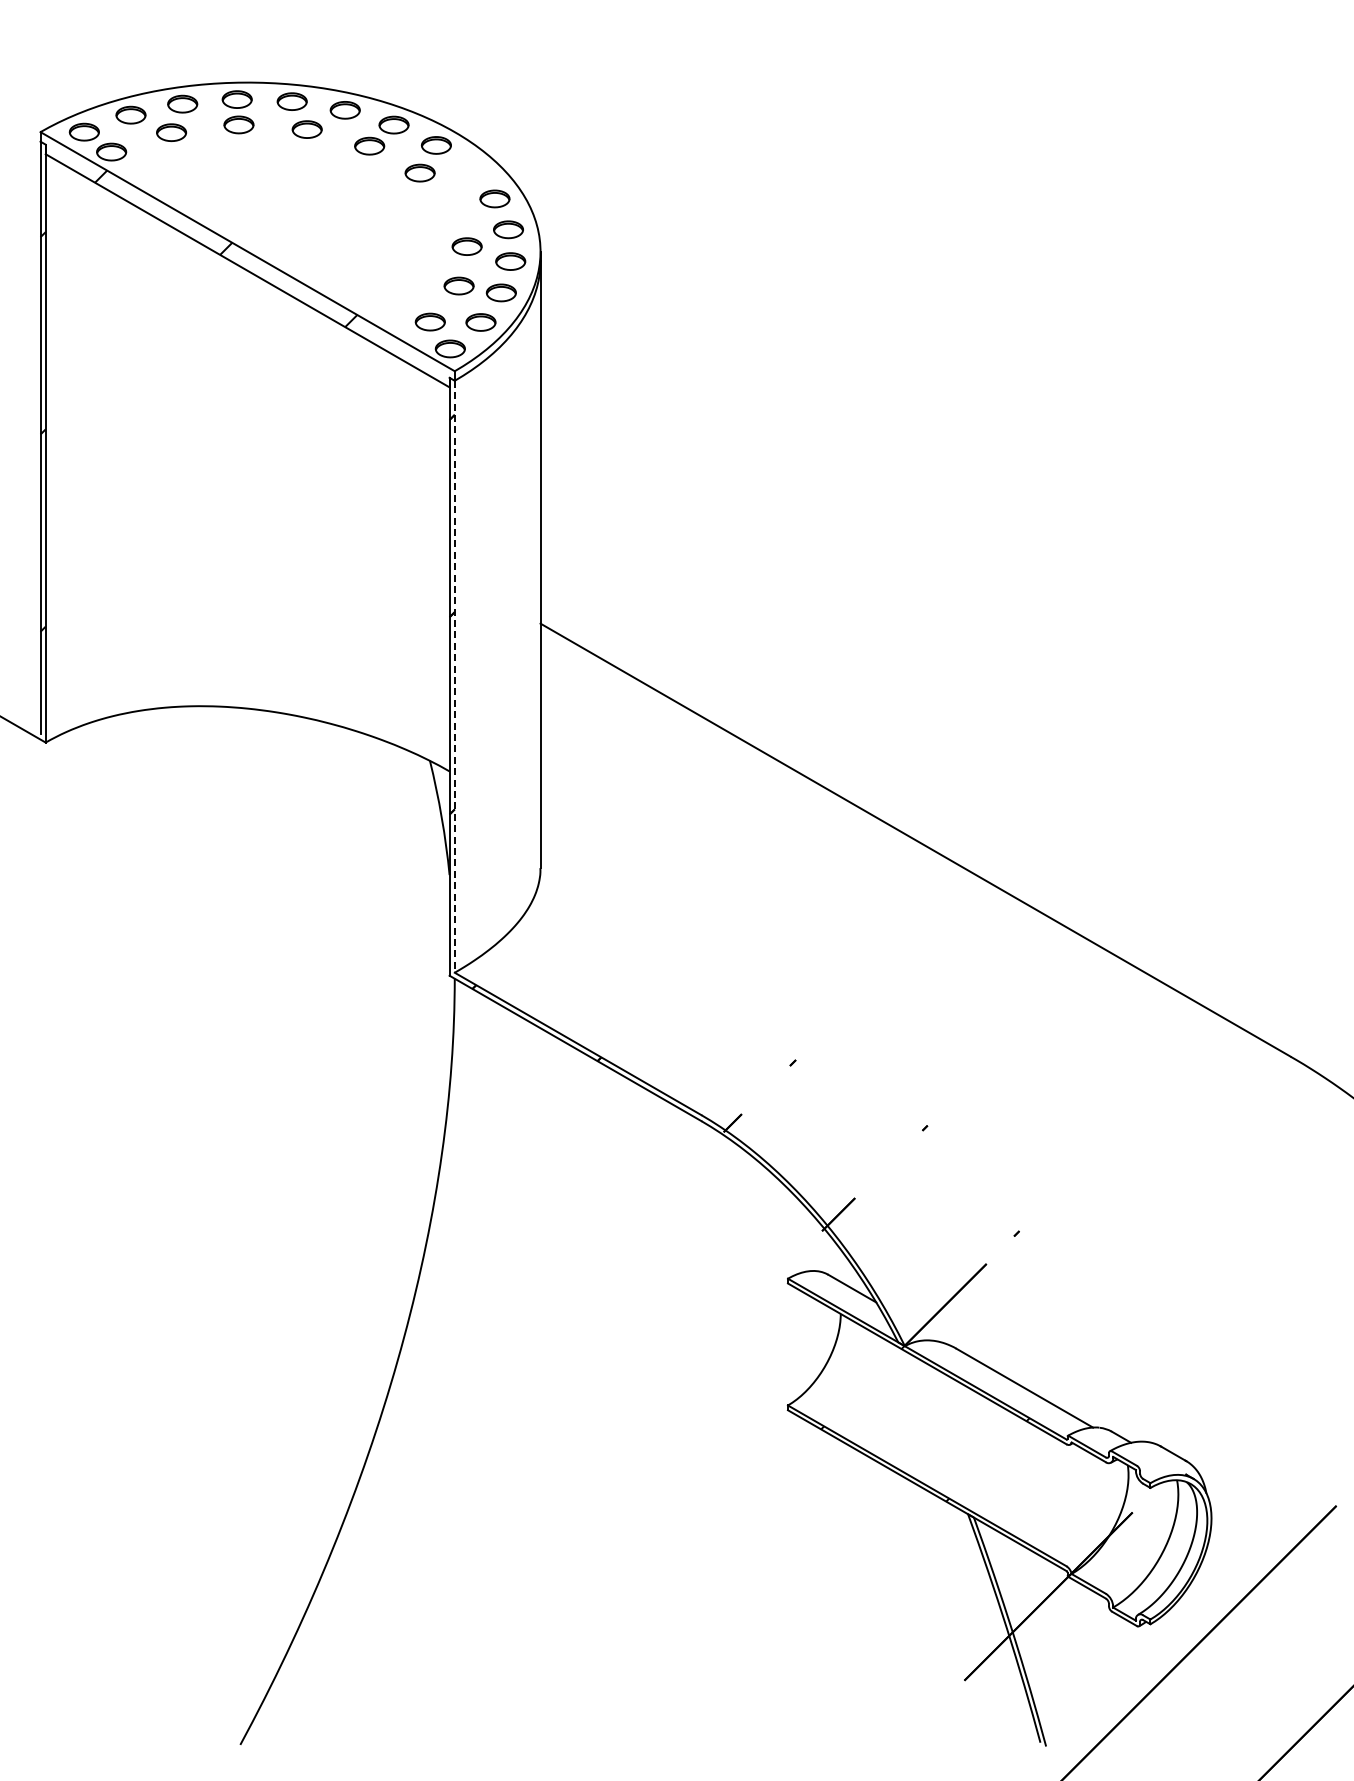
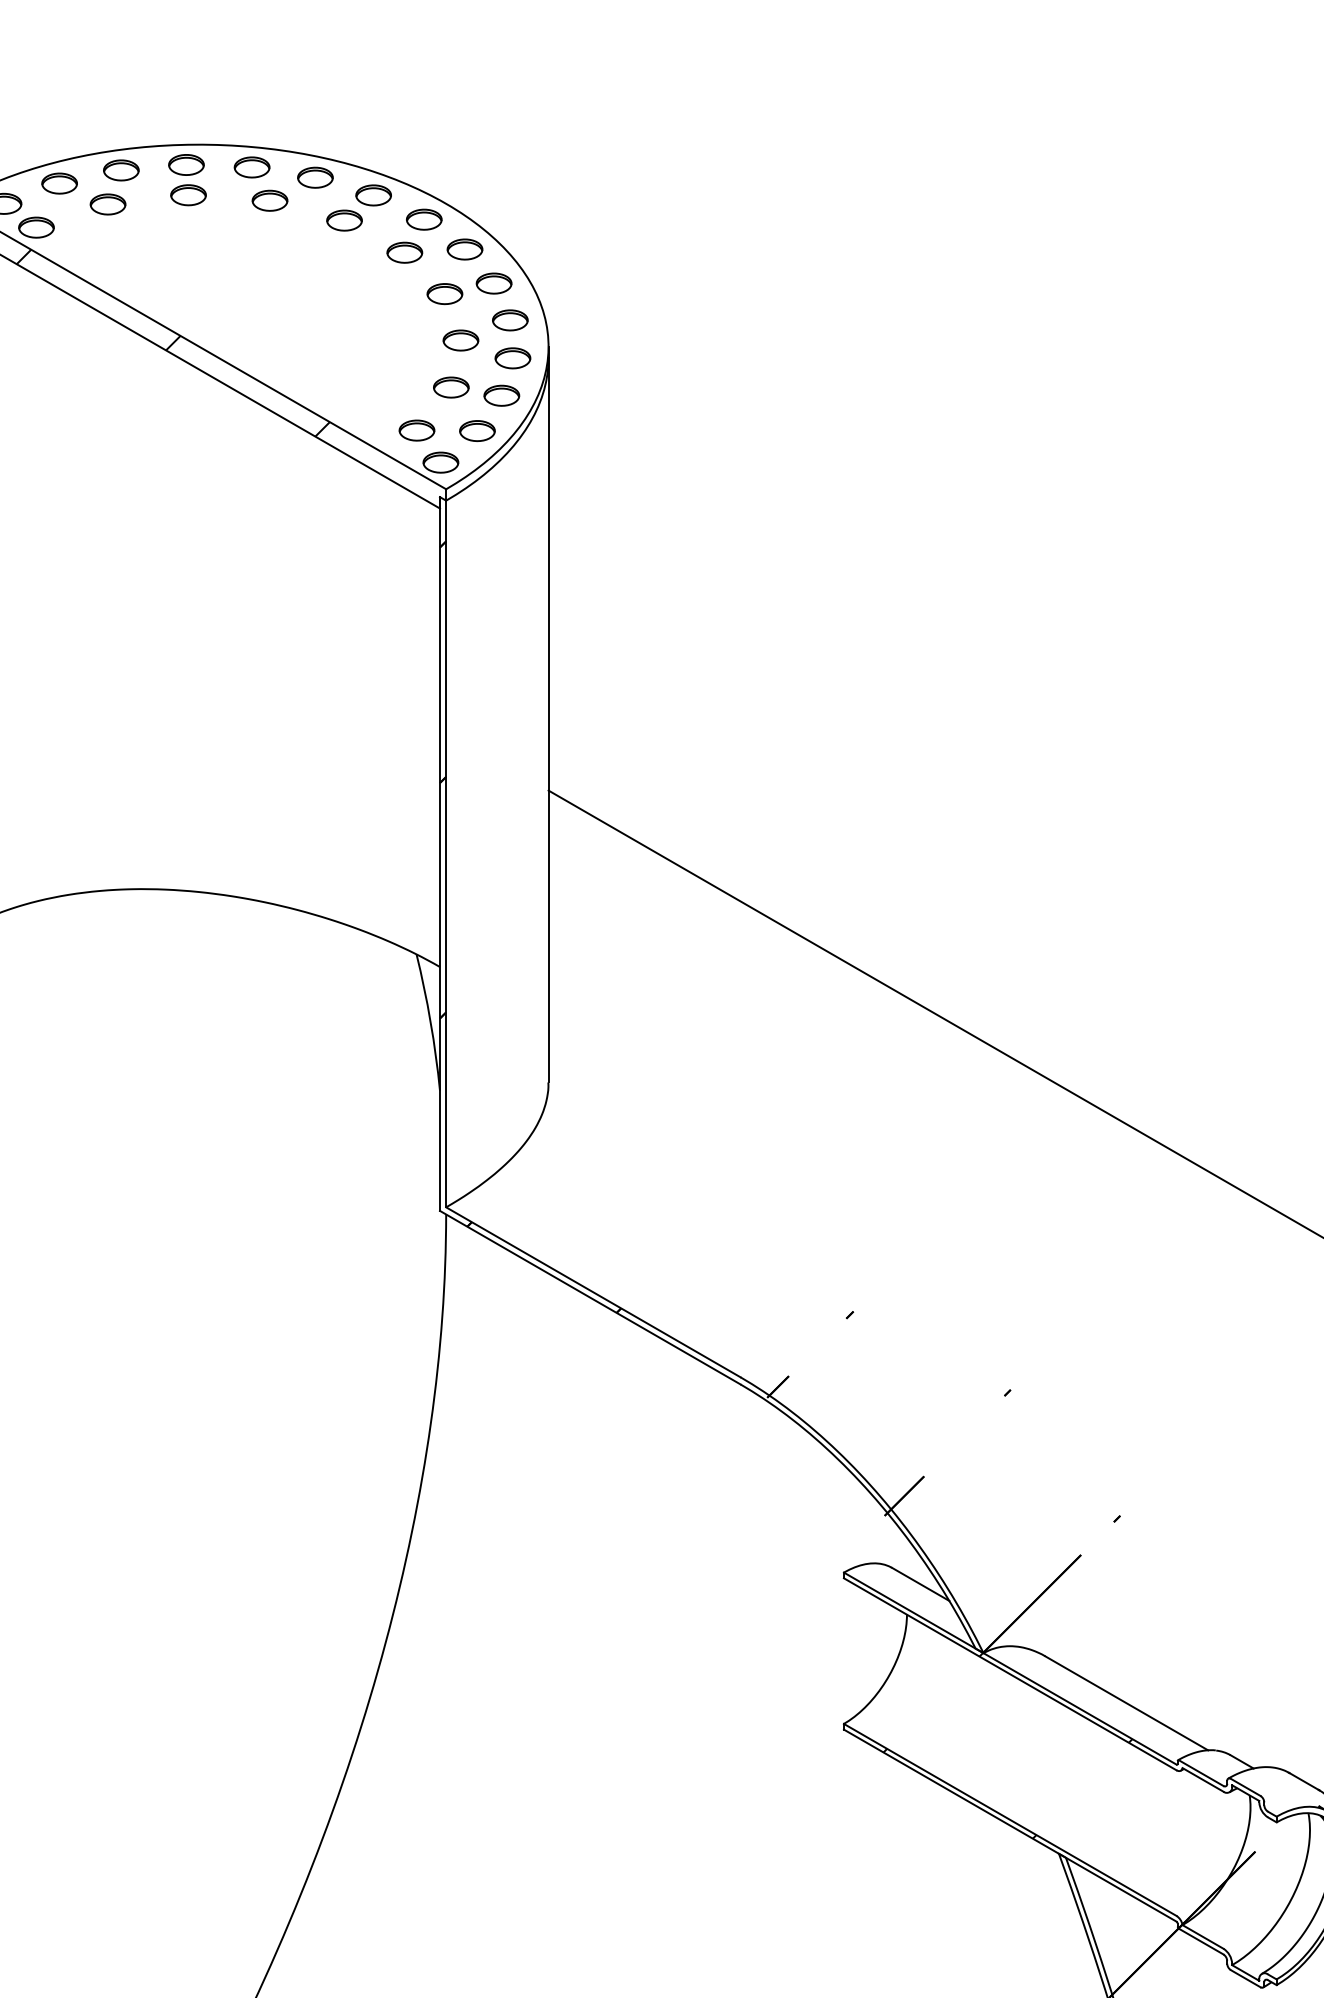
part: (470, 170) -> (464, 249), added
part: (453, 207) -> (444, 293), added
line: (454, 676) -> (445, 853), dashed -> solid

